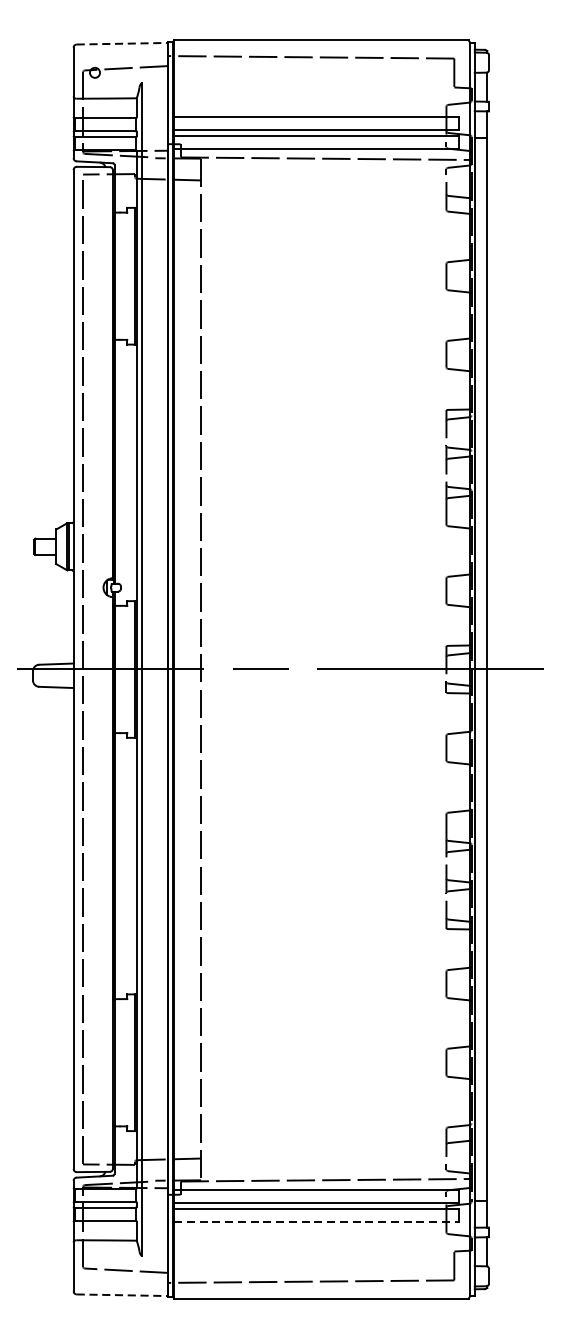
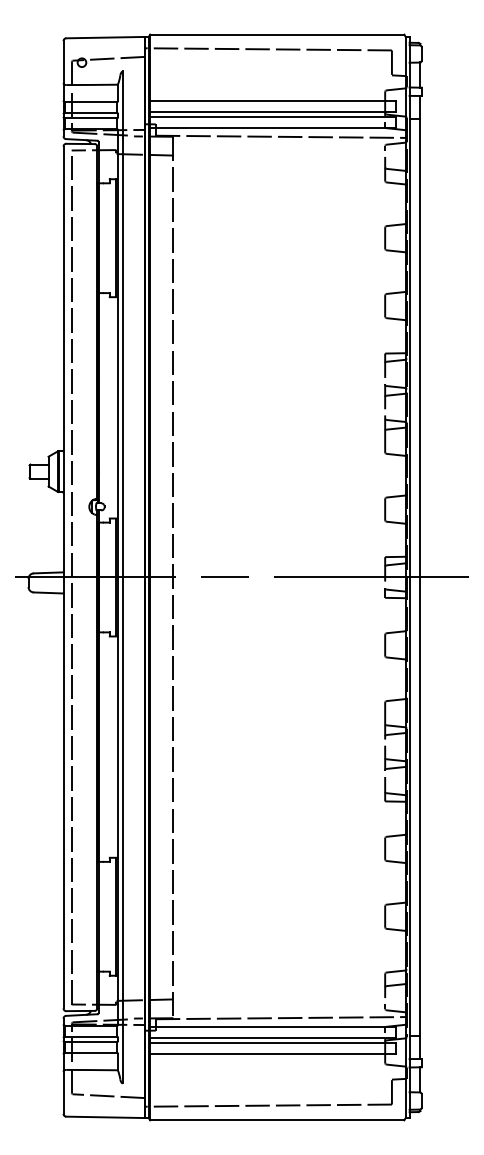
line: (123, 43) -> (106, 37), dashed -> solid
line: (315, 1221) -> (272, 1053), dashed -> solid
line: (123, 1295) -> (106, 1117), dashed -> solid

